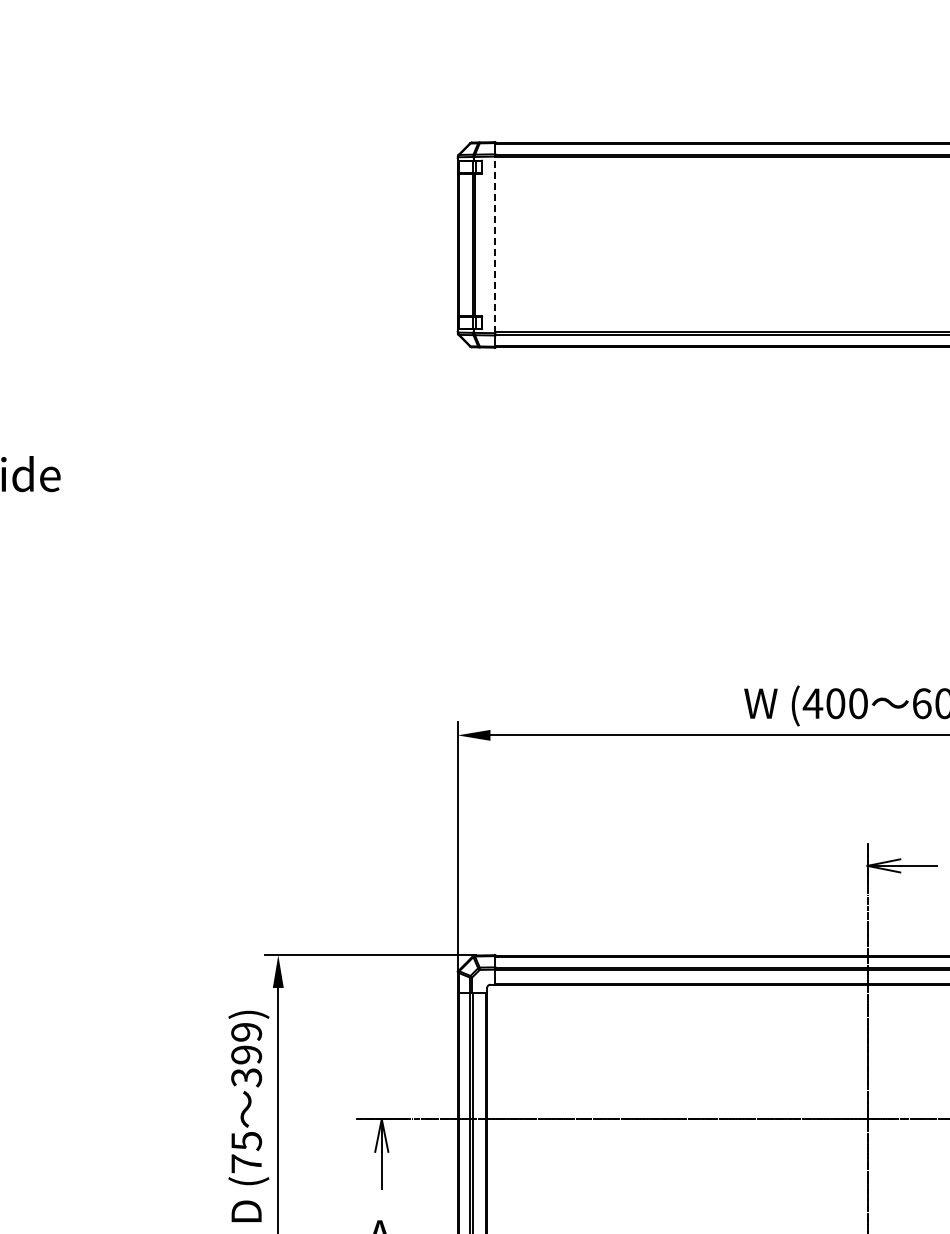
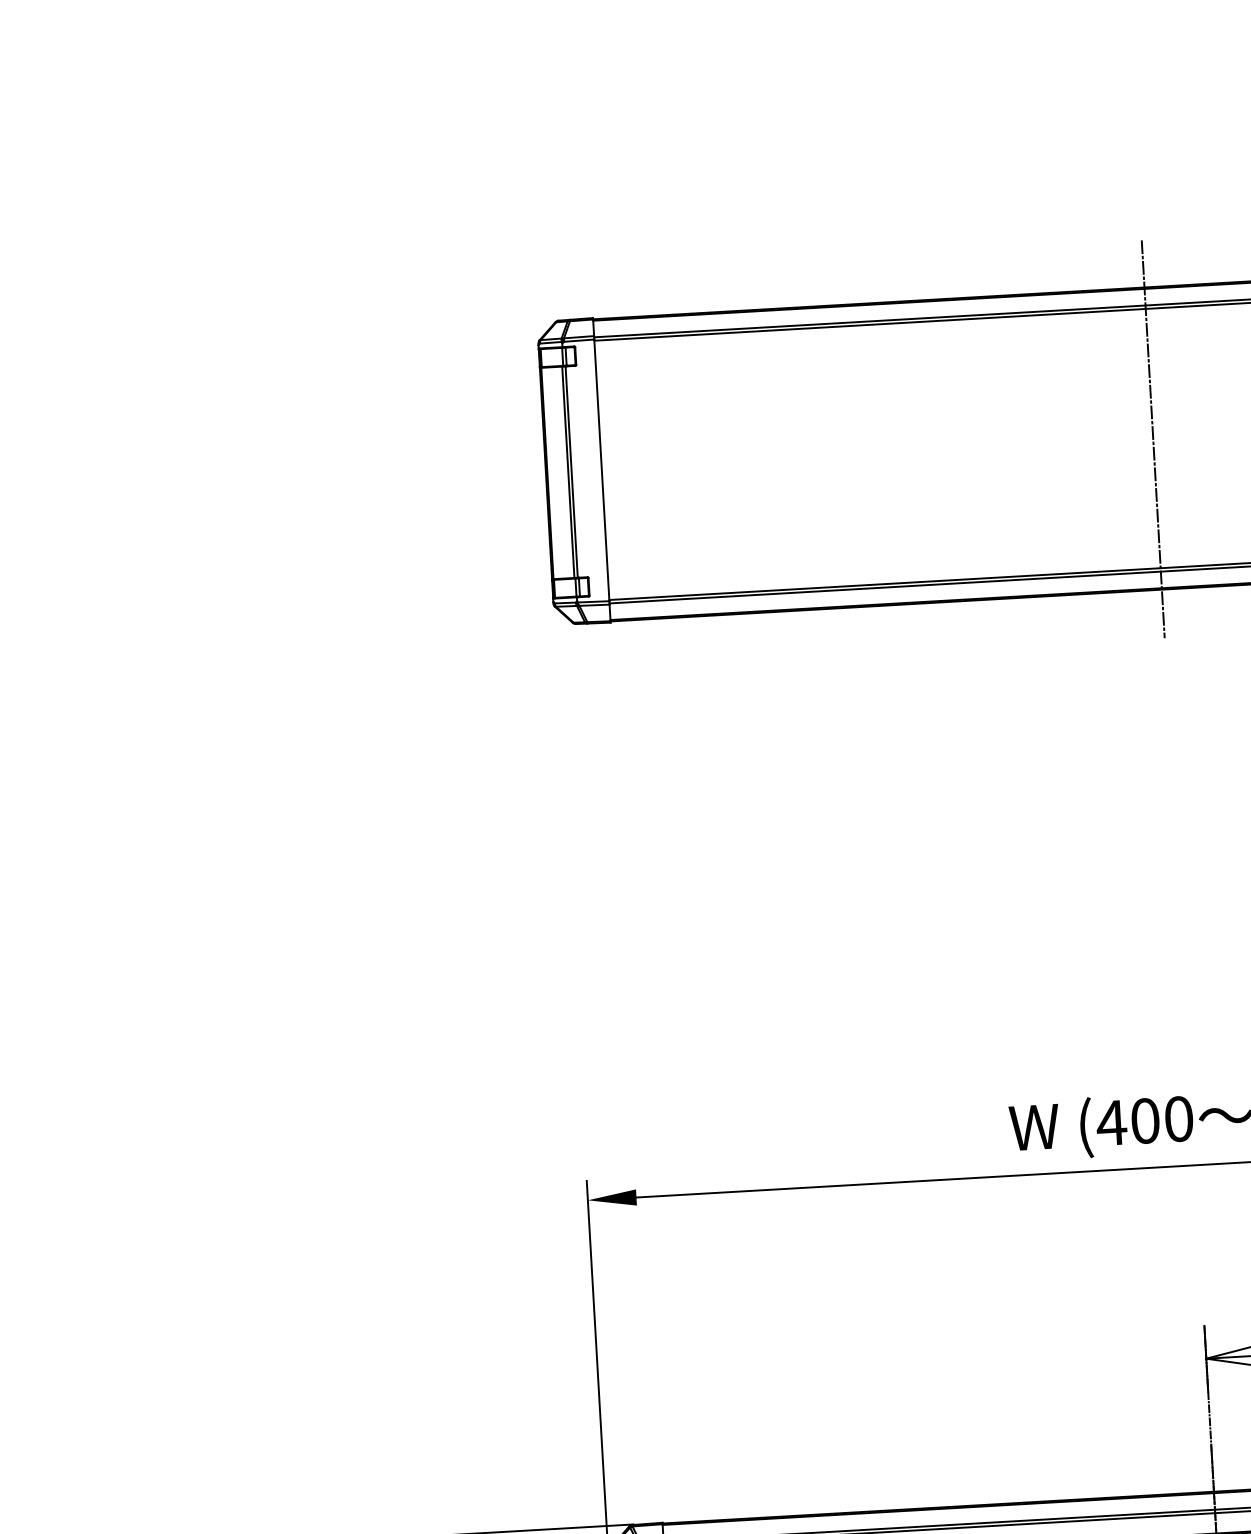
line: (495, 244) -> (601, 469), dashed -> solid
line: (867, 245) -> (1153, 439), added

